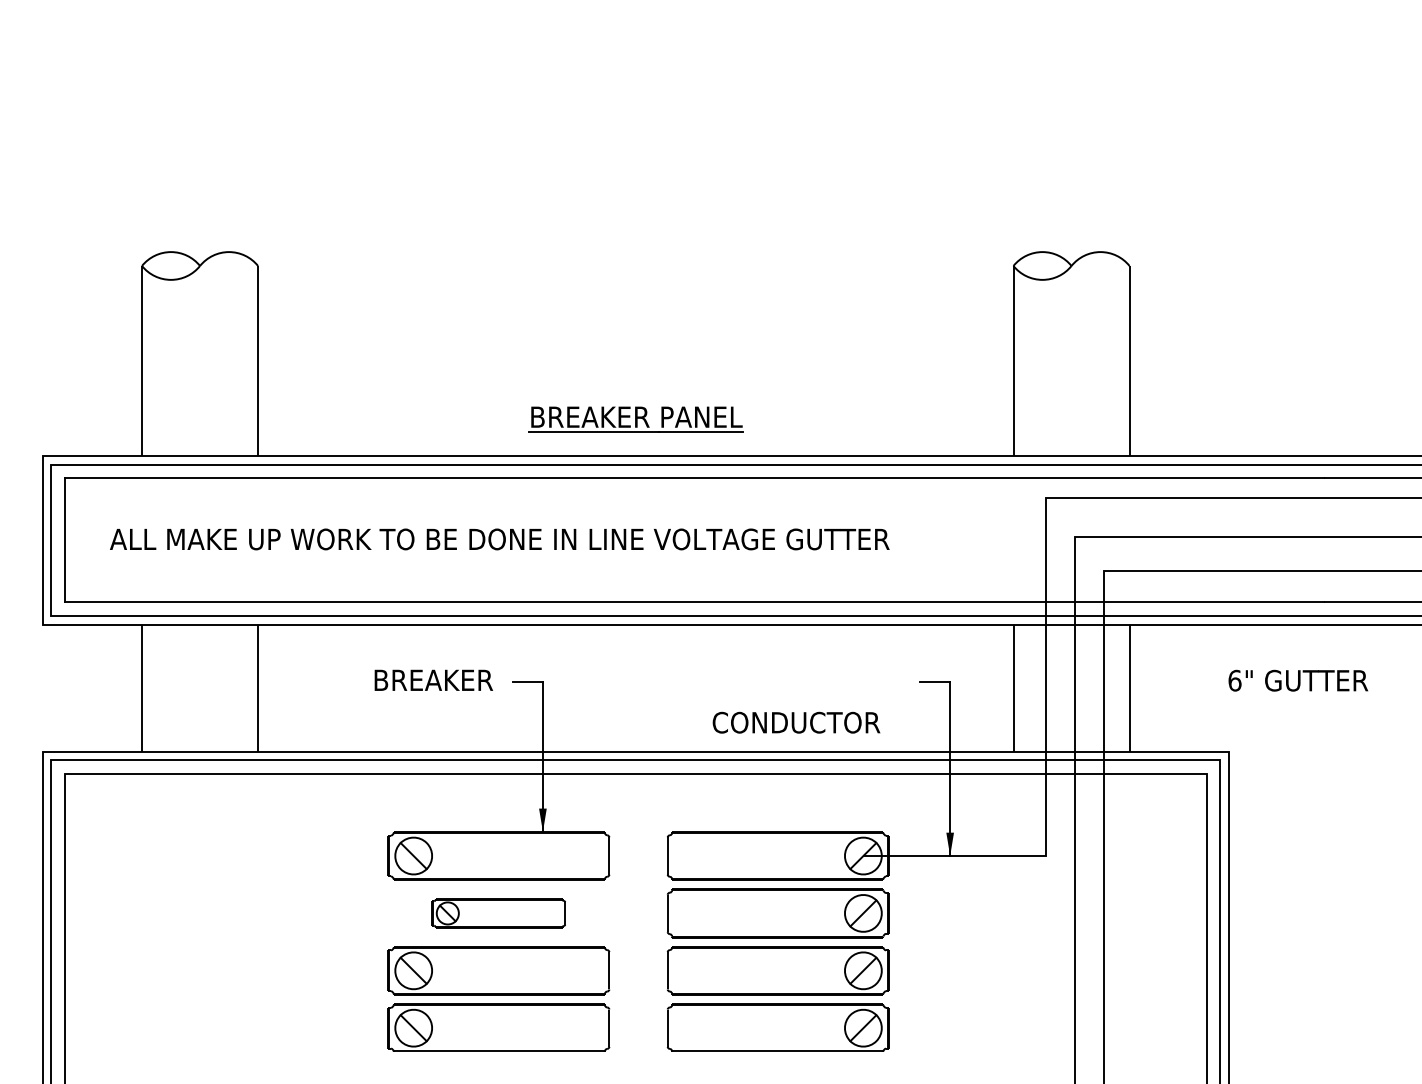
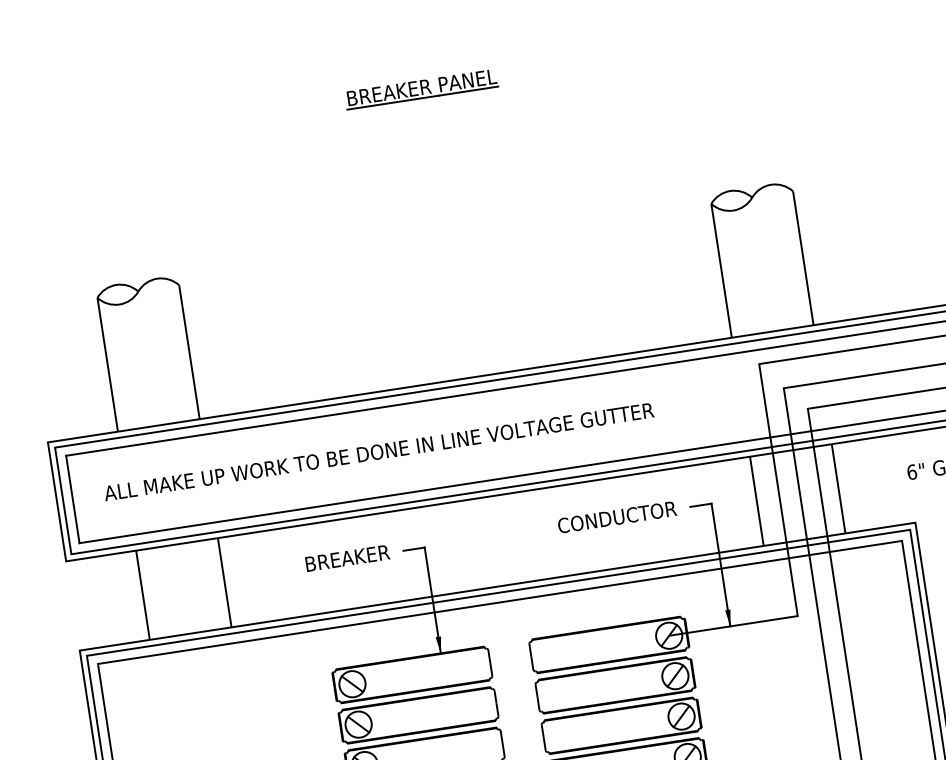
part: (635, 419) -> (421, 89), moved
text: (796, 722) -> (617, 517), moved
part: (498, 913) -> (418, 715), size x1.67

